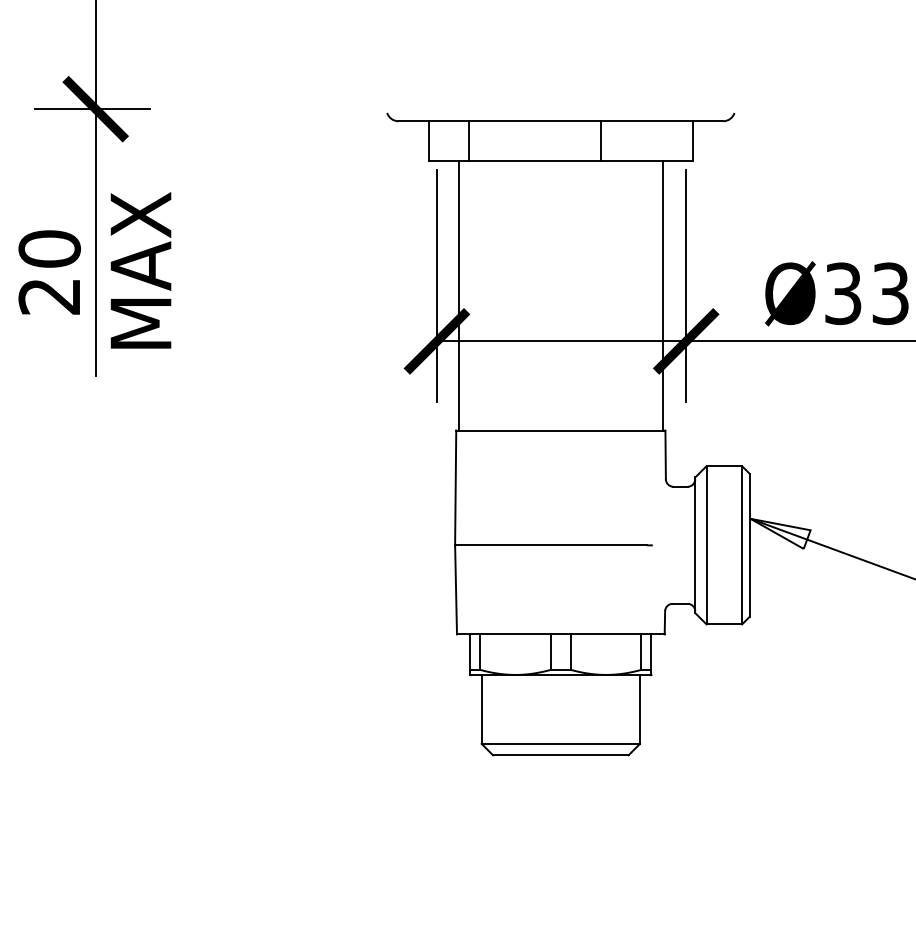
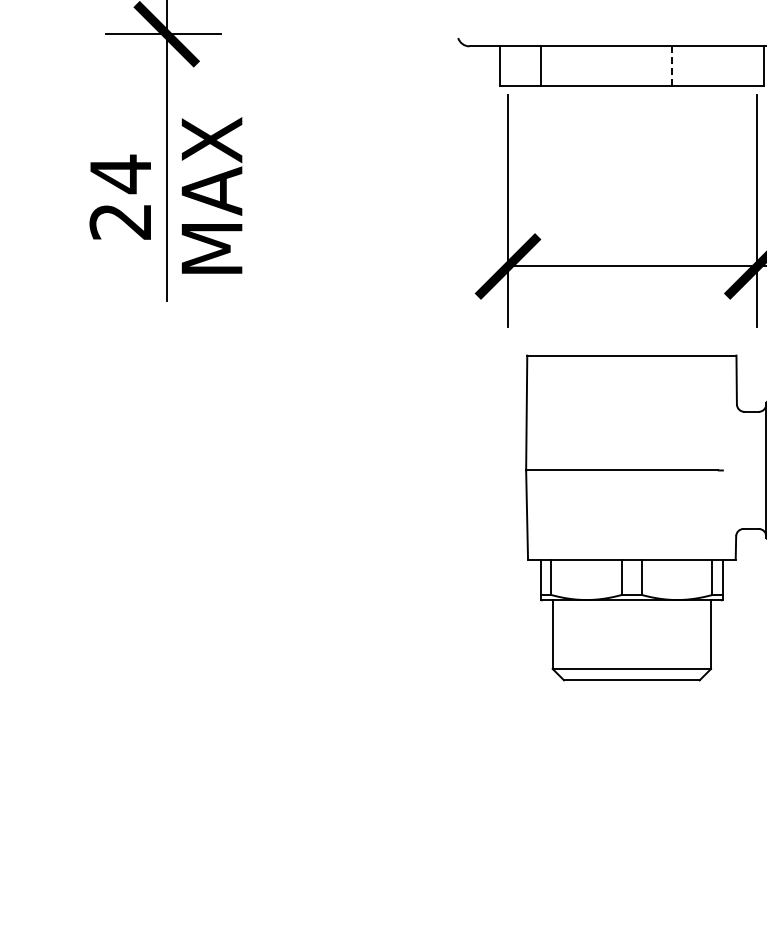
line: (601, 140) -> (672, 65), solid -> dashed
text: (49, 249) -> (120, 174), 20 -> 24
line: (458, 295) -> (529, 220), removed
line: (662, 295) -> (733, 220), removed

